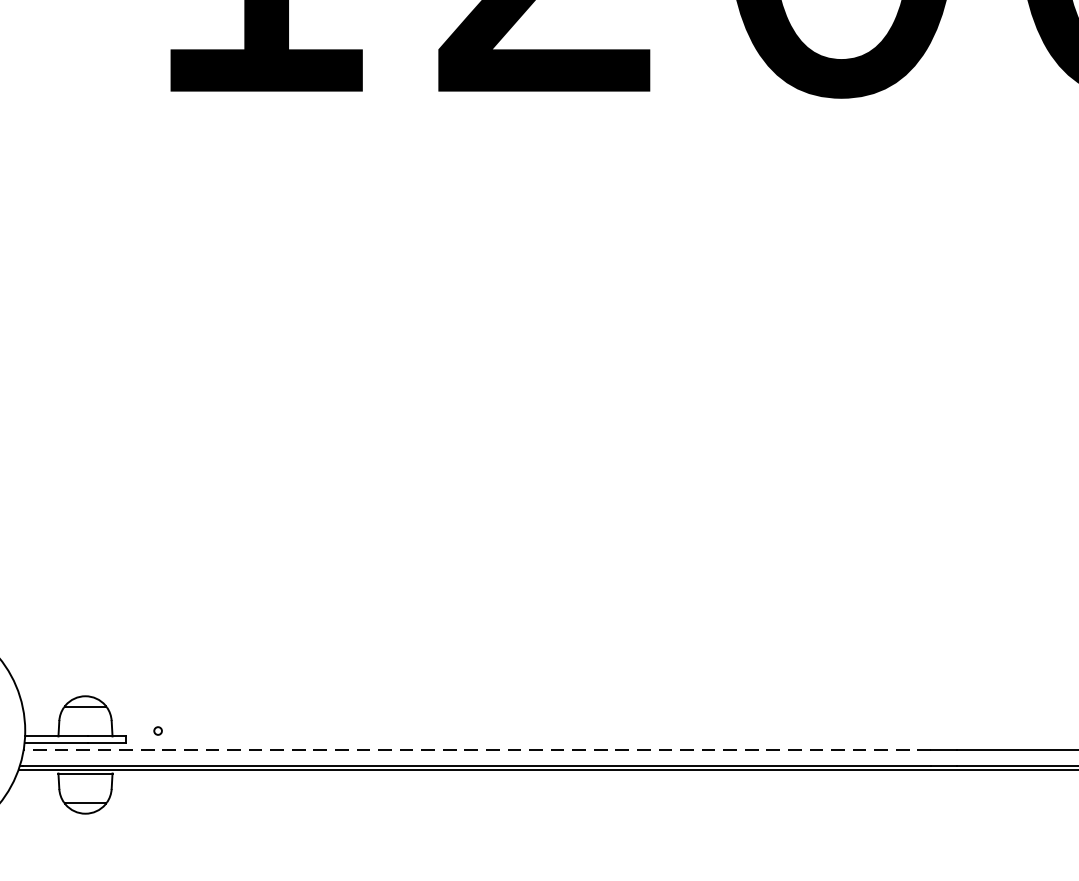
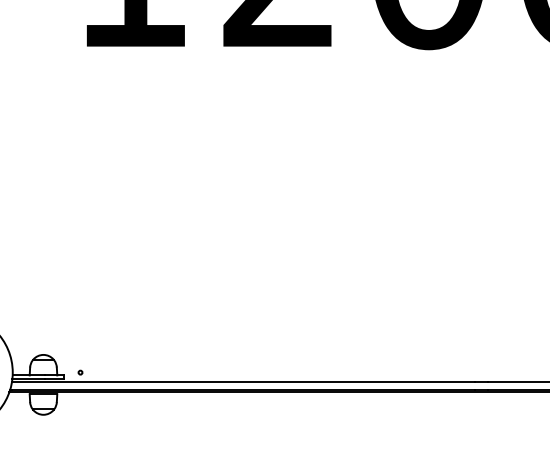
line: (475, 750) -> (242, 382), dashed -> solid

